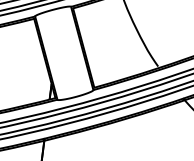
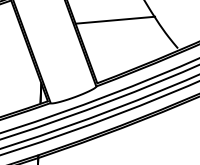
line: (111, 40) -> (114, 19), added

